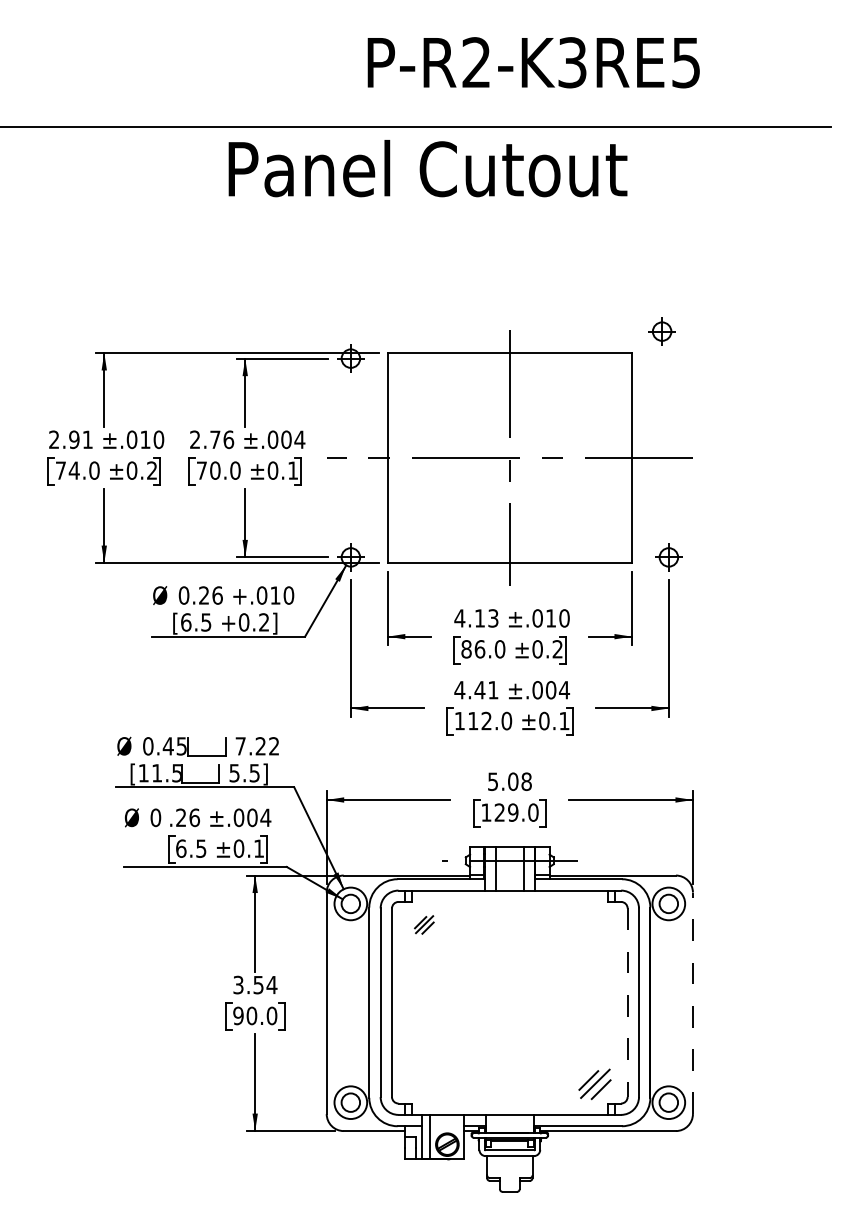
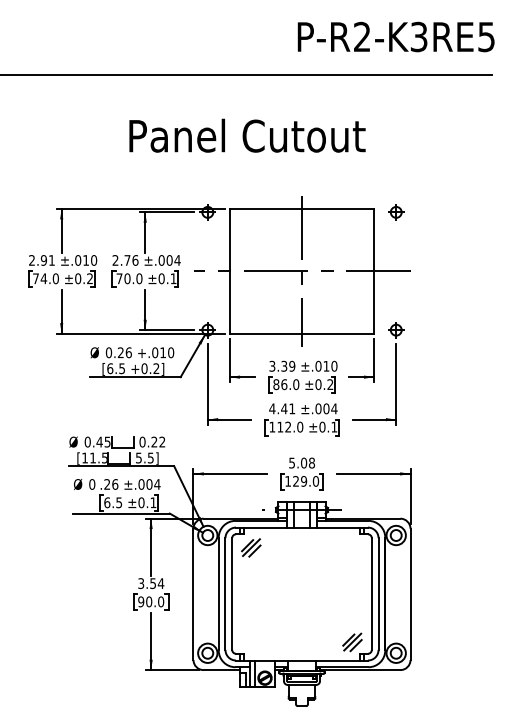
text: (532, 61) -> (395, 36), moved
text: (427, 168) -> (247, 135), moved
part: (662, 331) -> (396, 212), moved
text: (476, 617) -> (282, 365), 4.13 -> 3.39
text: (240, 745) -> (142, 441), 7.22 -> 0.22
part: (424, 924) -> (251, 547), size x1.67
line: (627, 1003) -> (371, 594), dashed -> solid
line: (692, 1003) -> (410, 594), dashed -> solid

